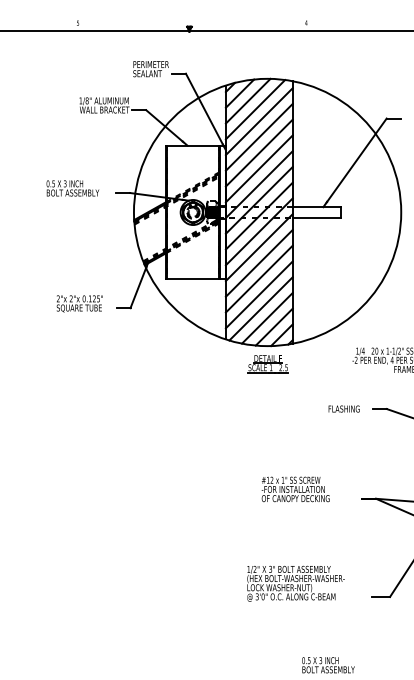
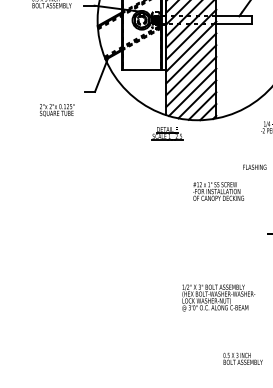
text: (79, 303) -> (56, 110), moved
part: (267, 364) -> (166, 133), moved
text: (295, 489) -> (218, 191), moved

